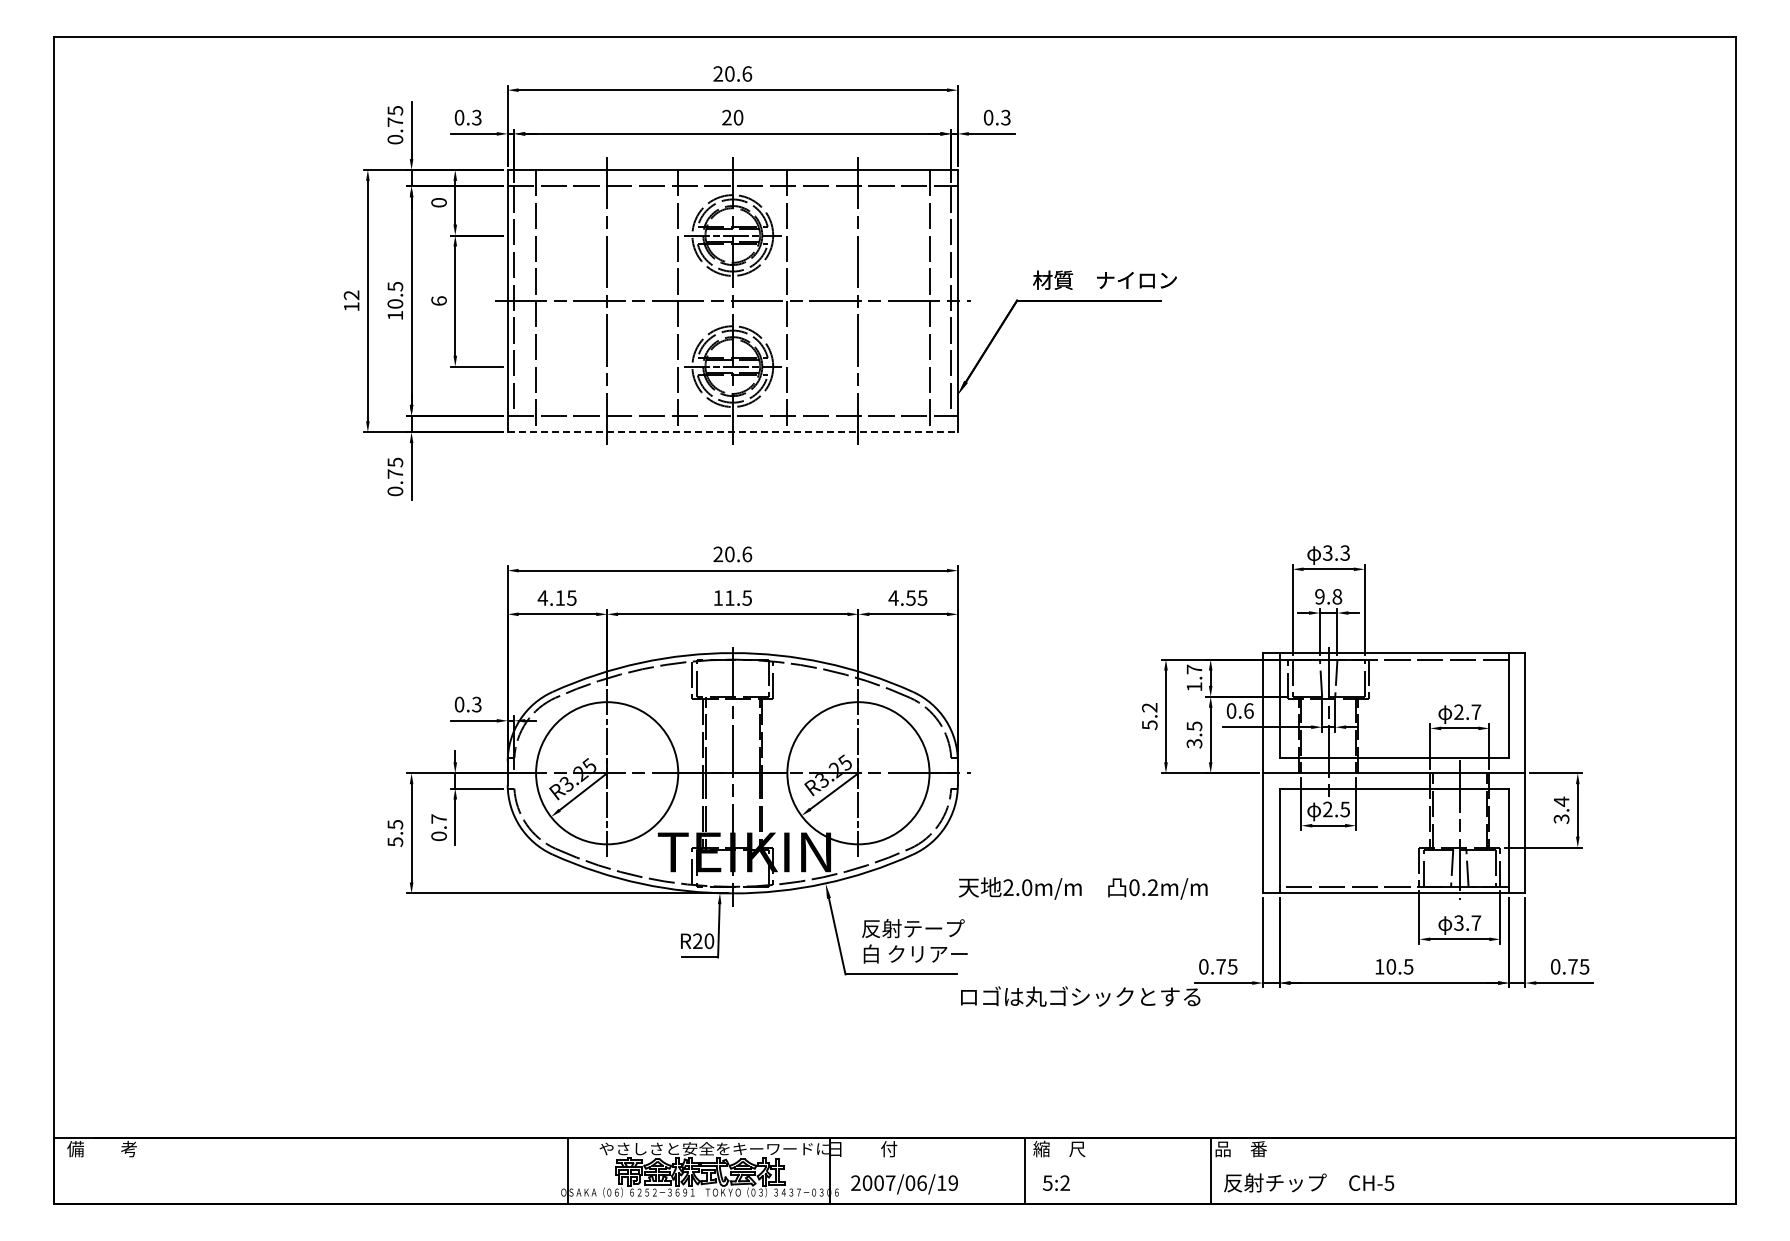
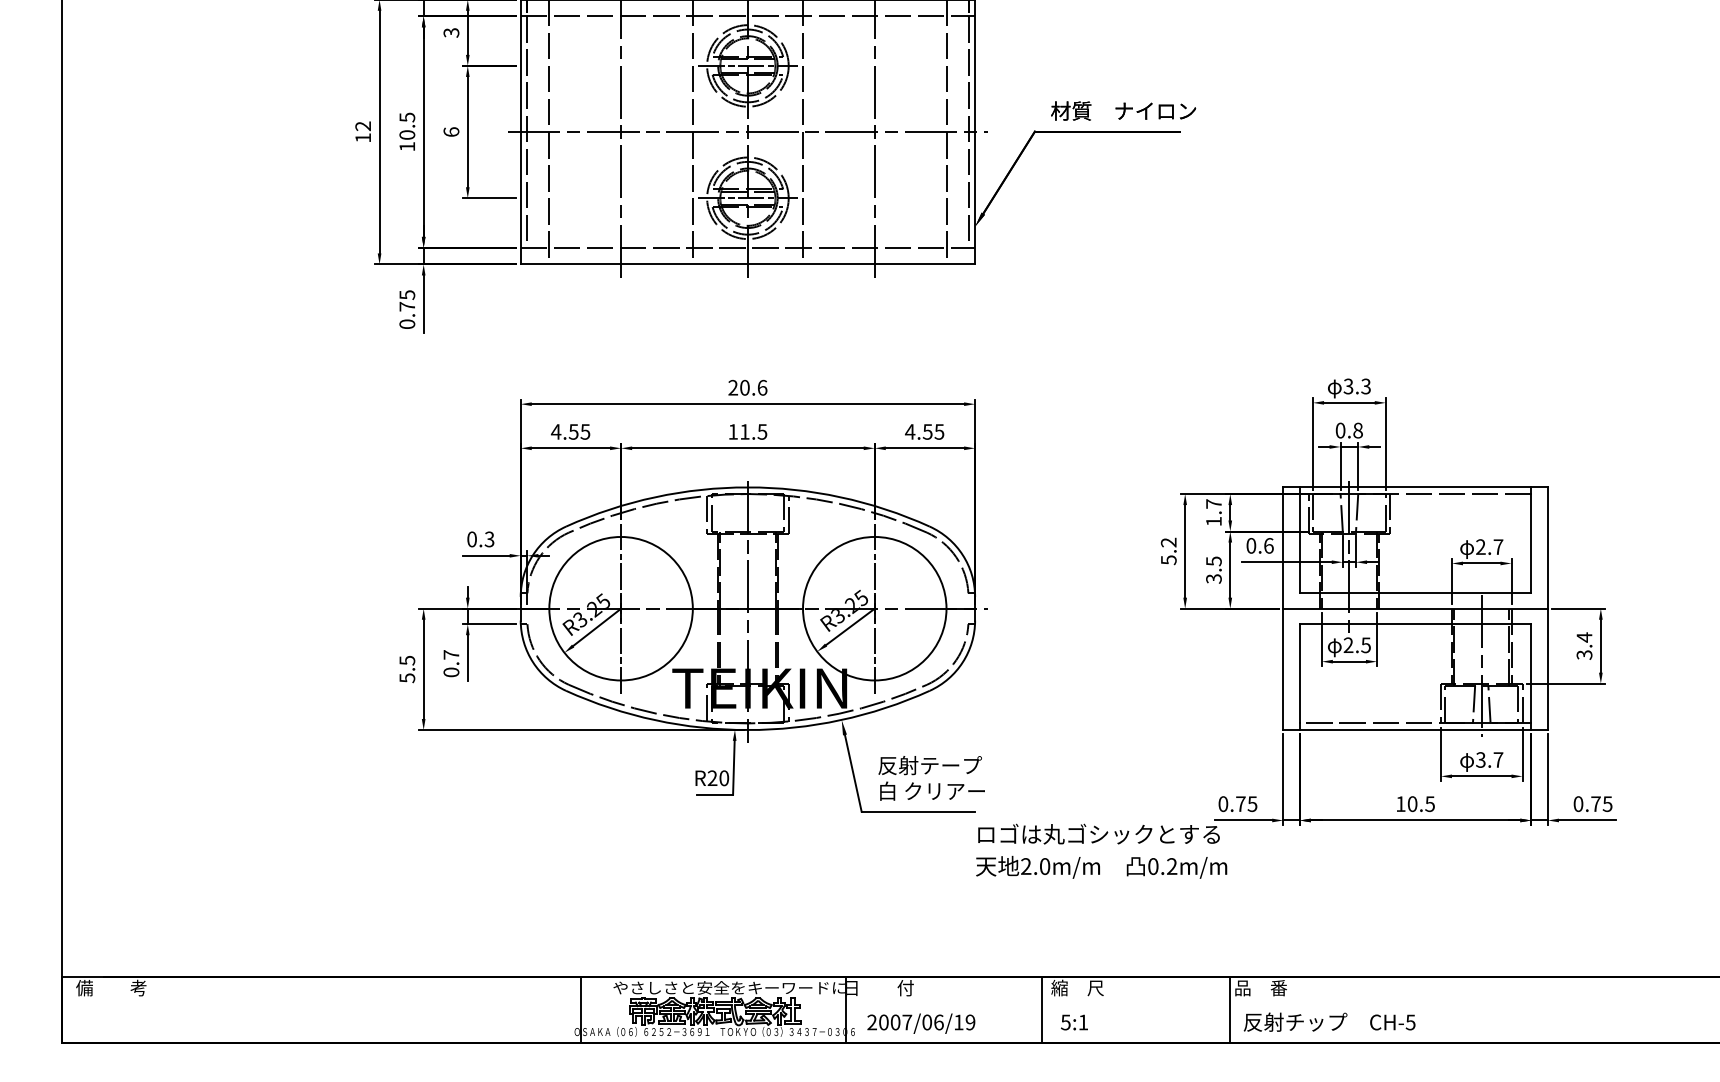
text: (438, 202) -> (450, 32), 0 -> 3
line: (733, 432) -> (748, 264), dashed -> solid
text: (1319, 596) -> (1340, 430), 9.8 -> 0.8
text: (559, 597) -> (572, 431), 4.15 -> 4.55
text: (1082, 888) -> (1100, 867), moved
text: (1064, 1182) -> (1082, 1021), 5:2 -> 5:1

